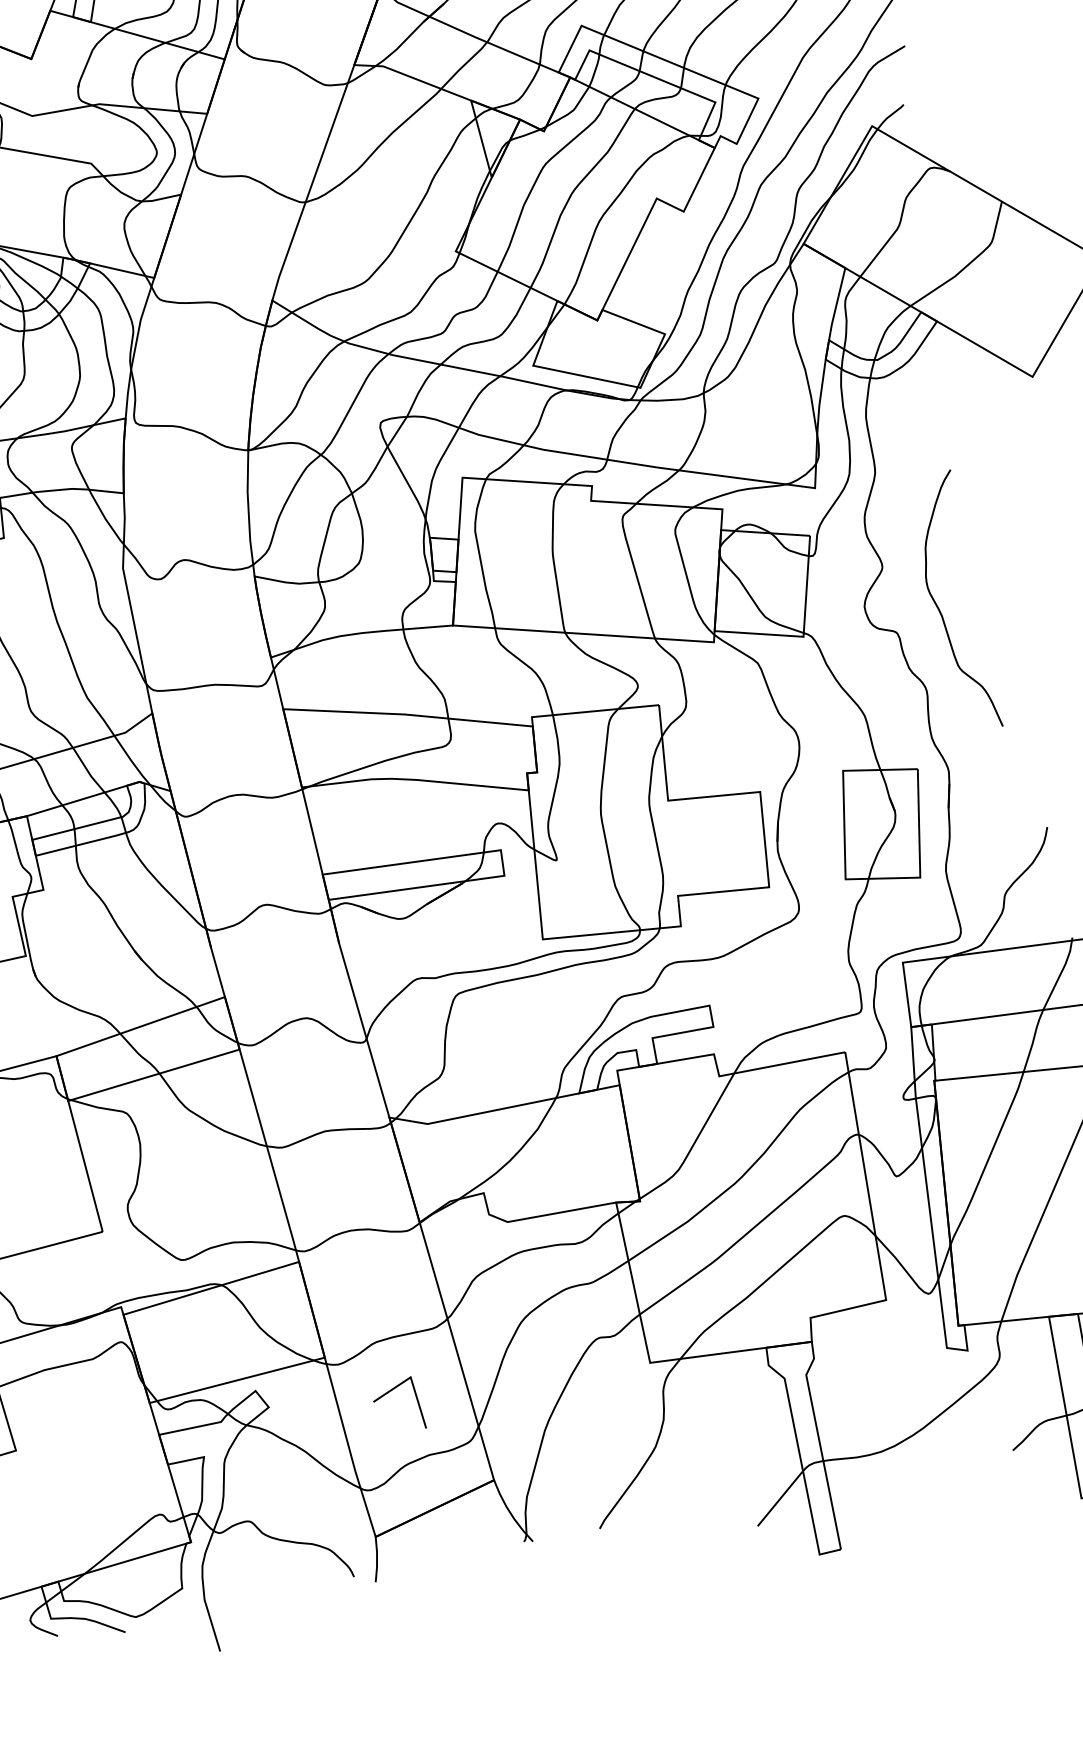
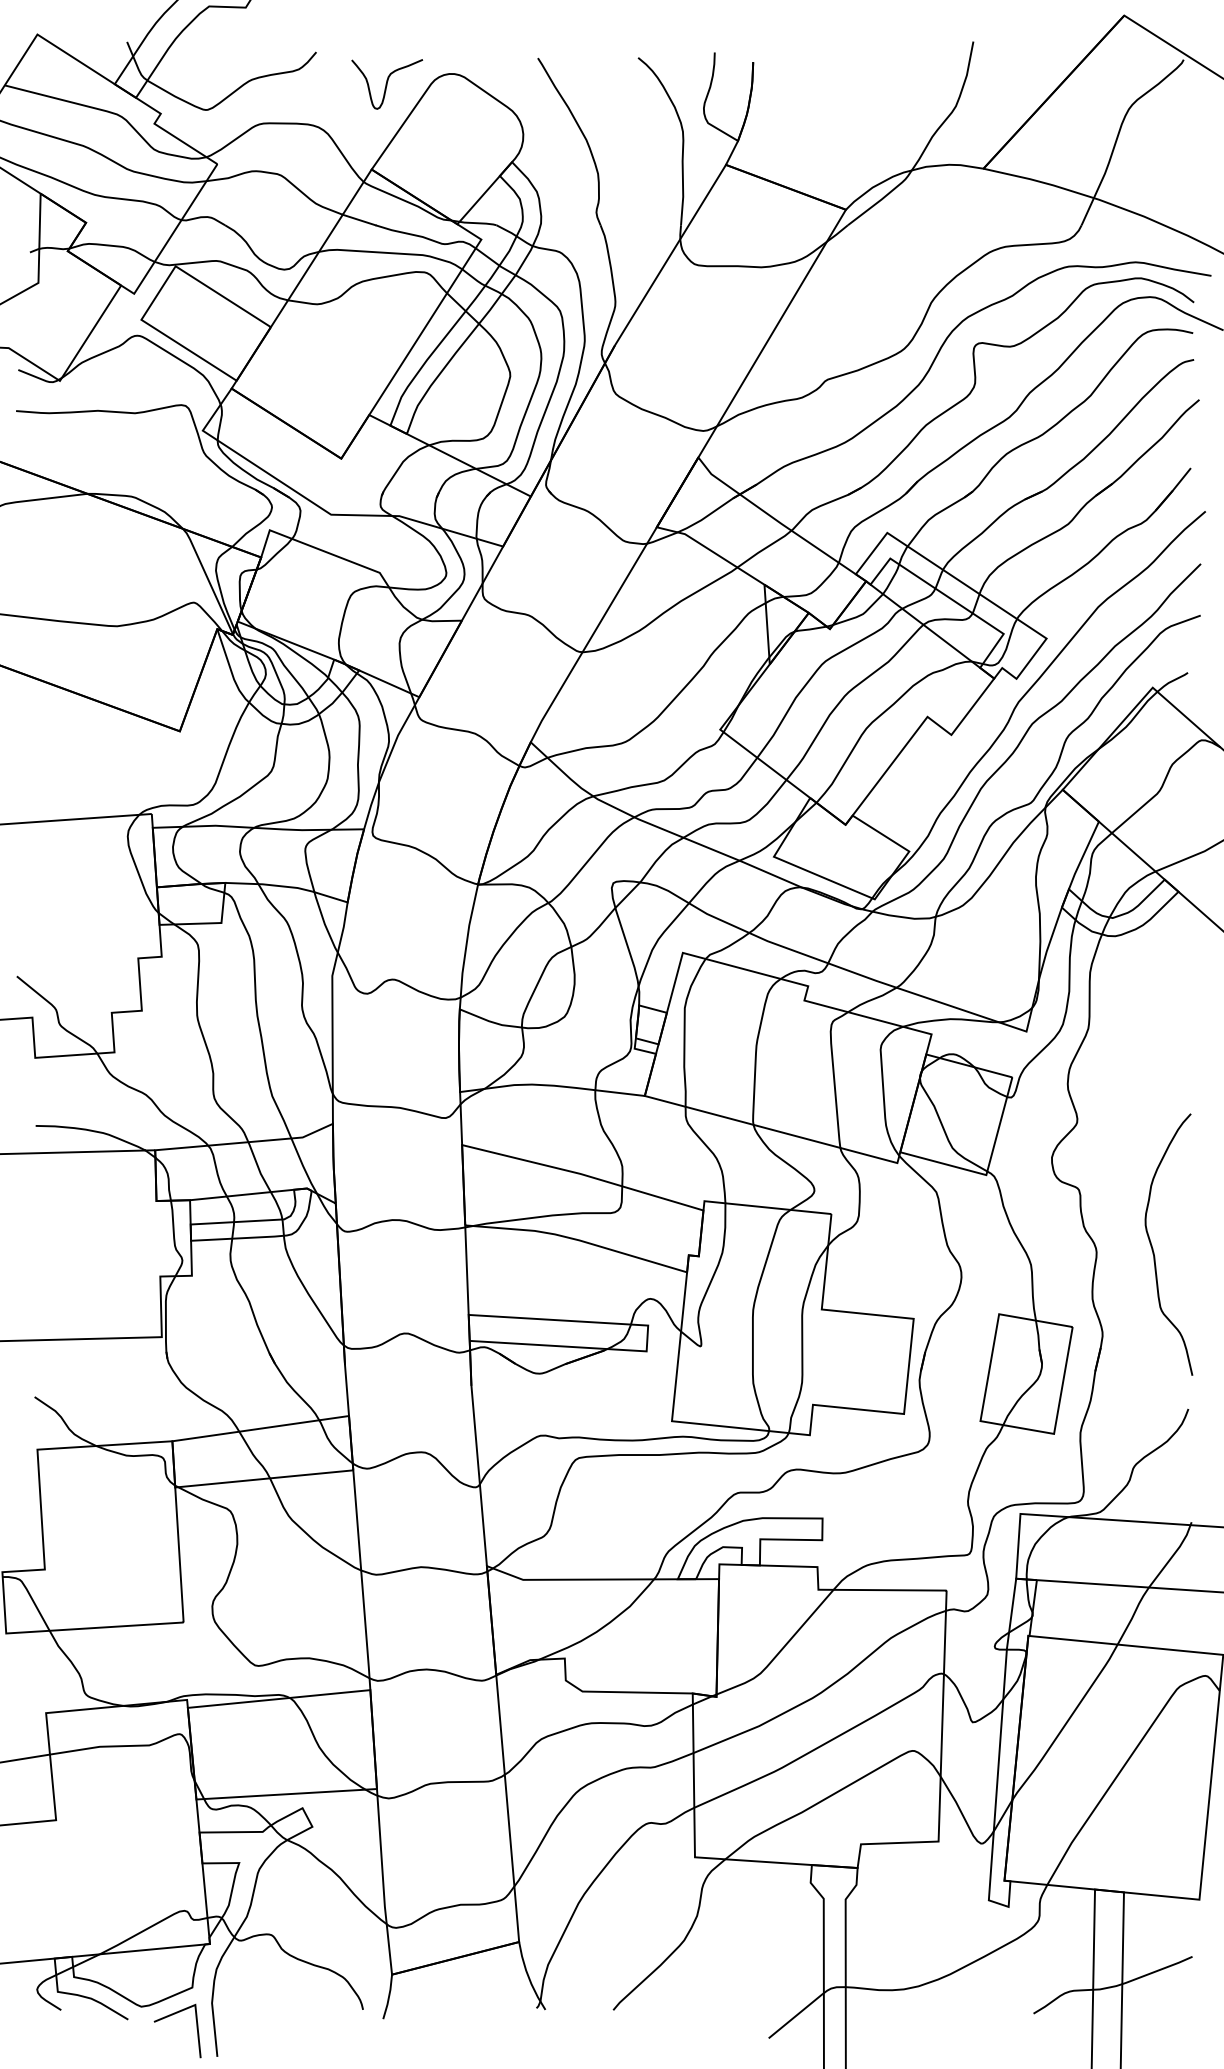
curve: (939, 609) -> (1153, 1248), moved
line: (388, 1393) -> (170, 2016), moved

